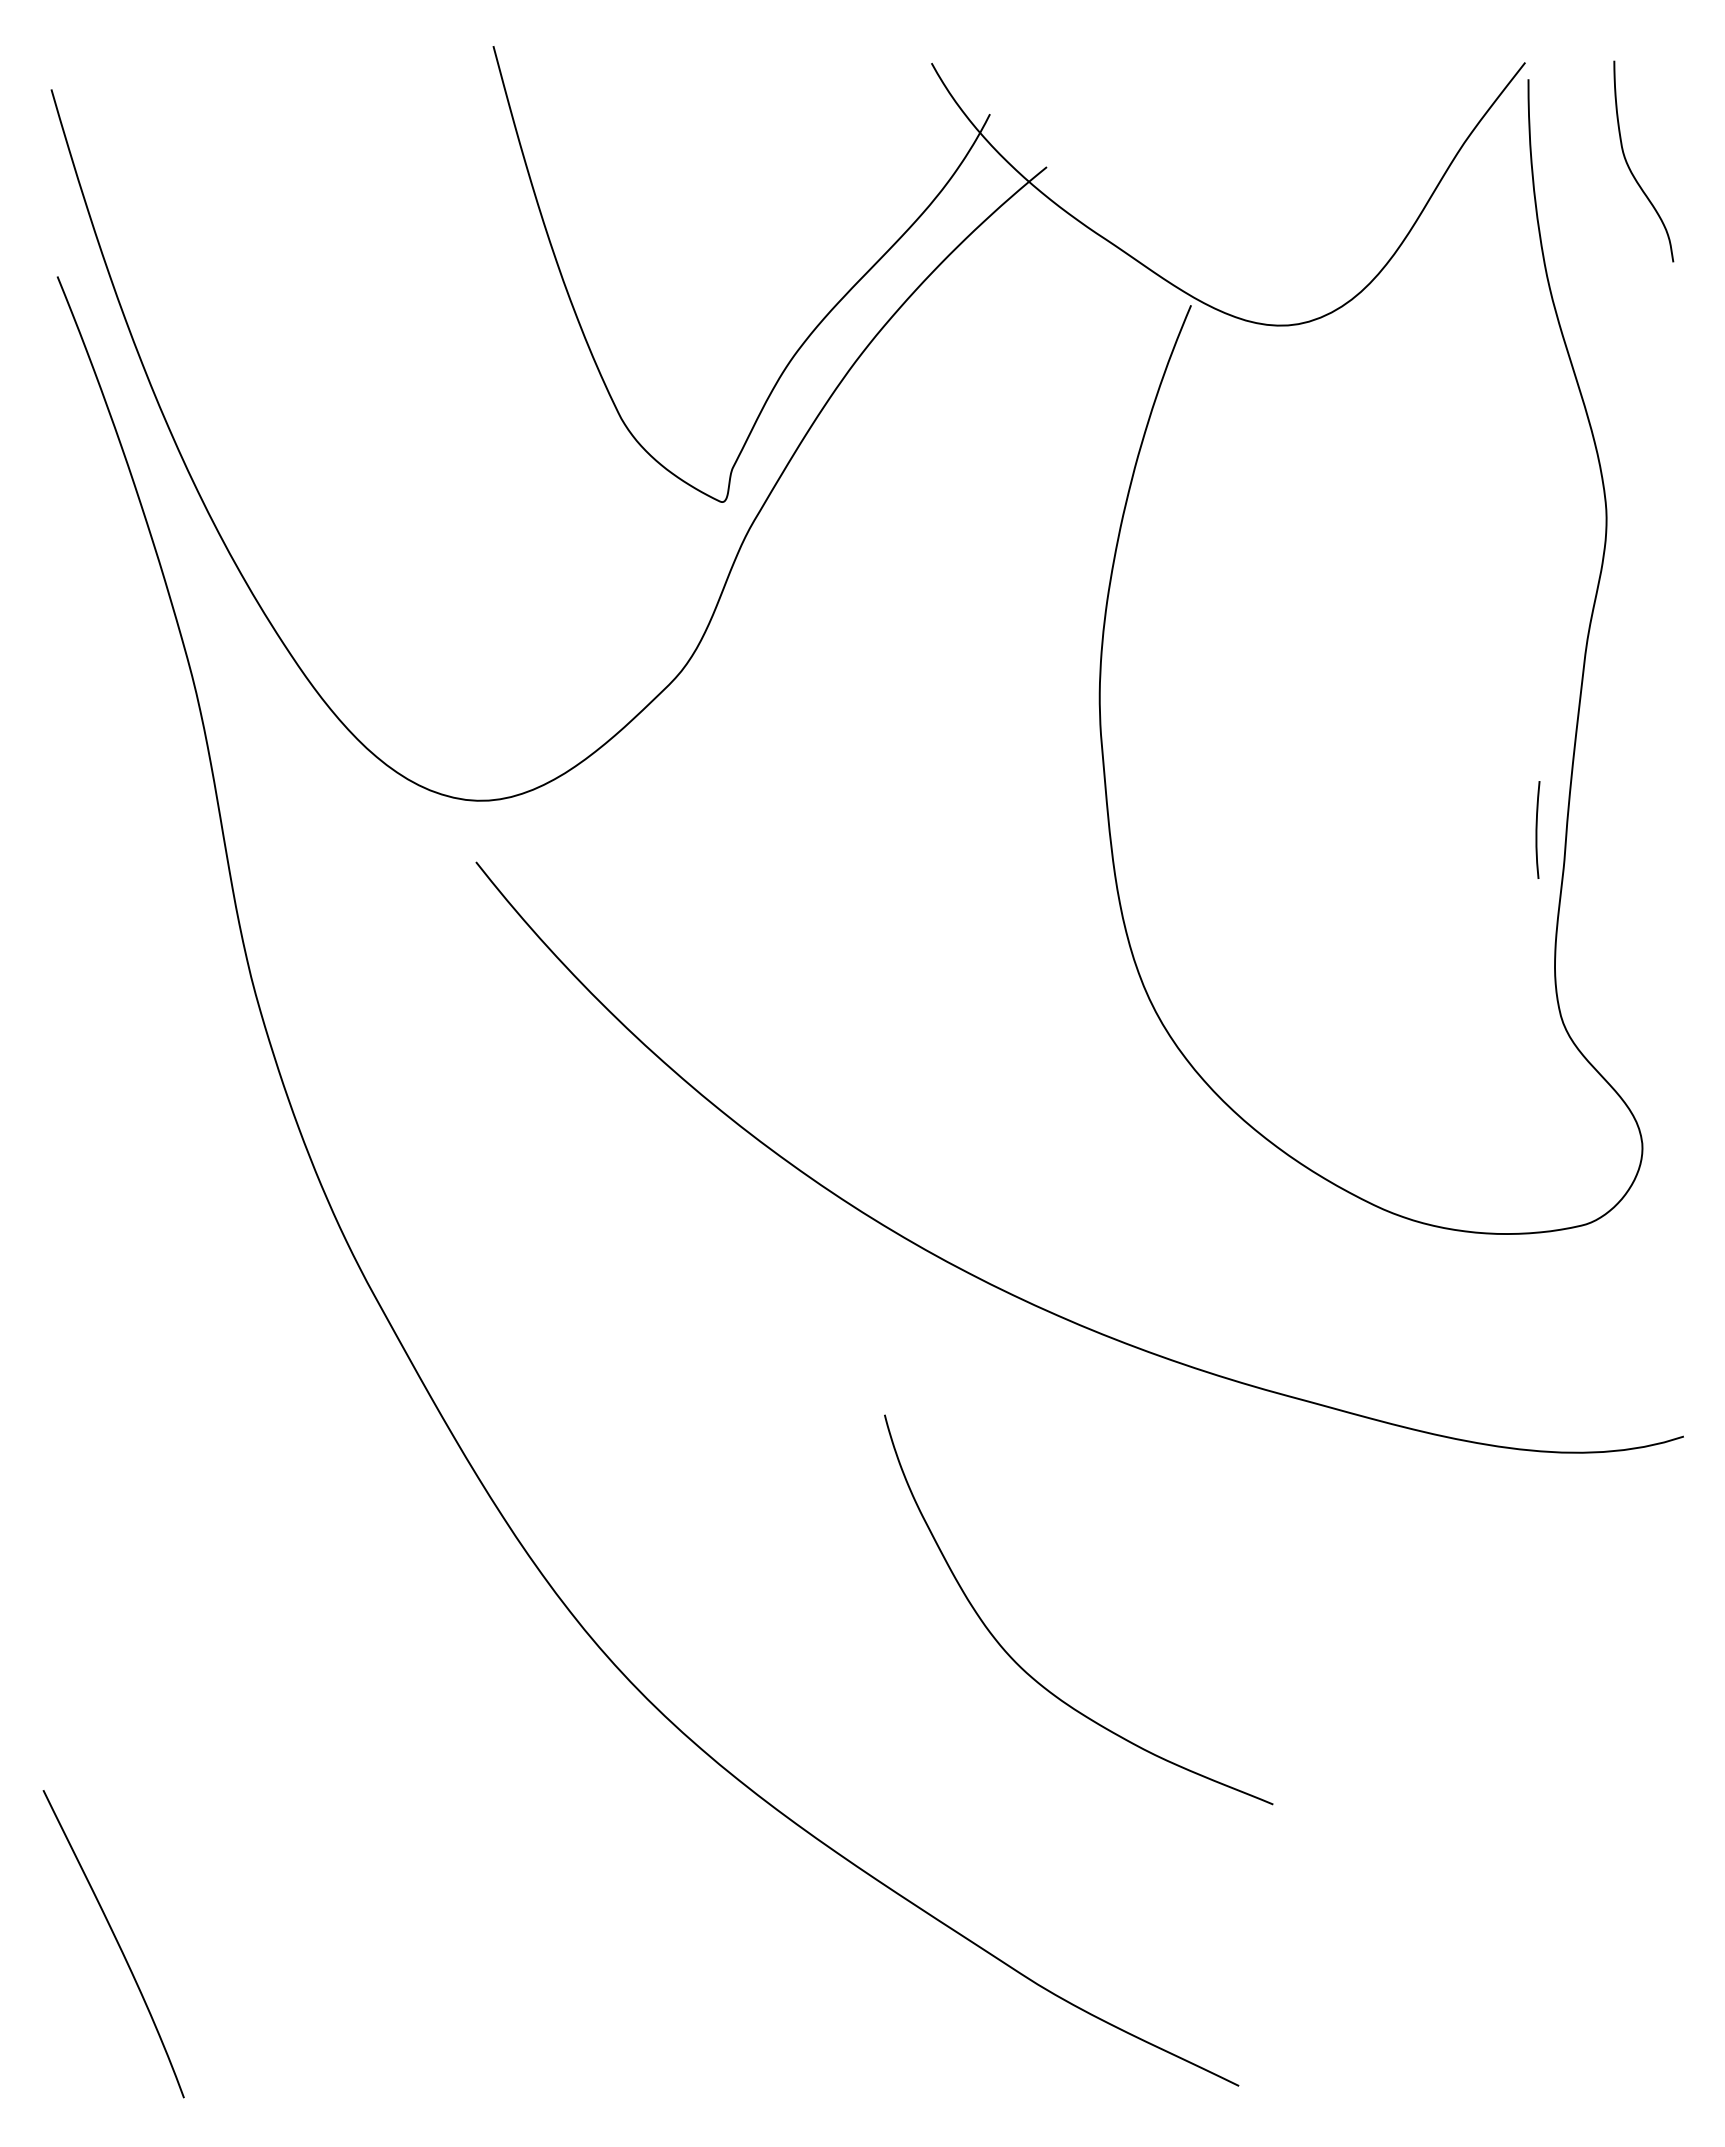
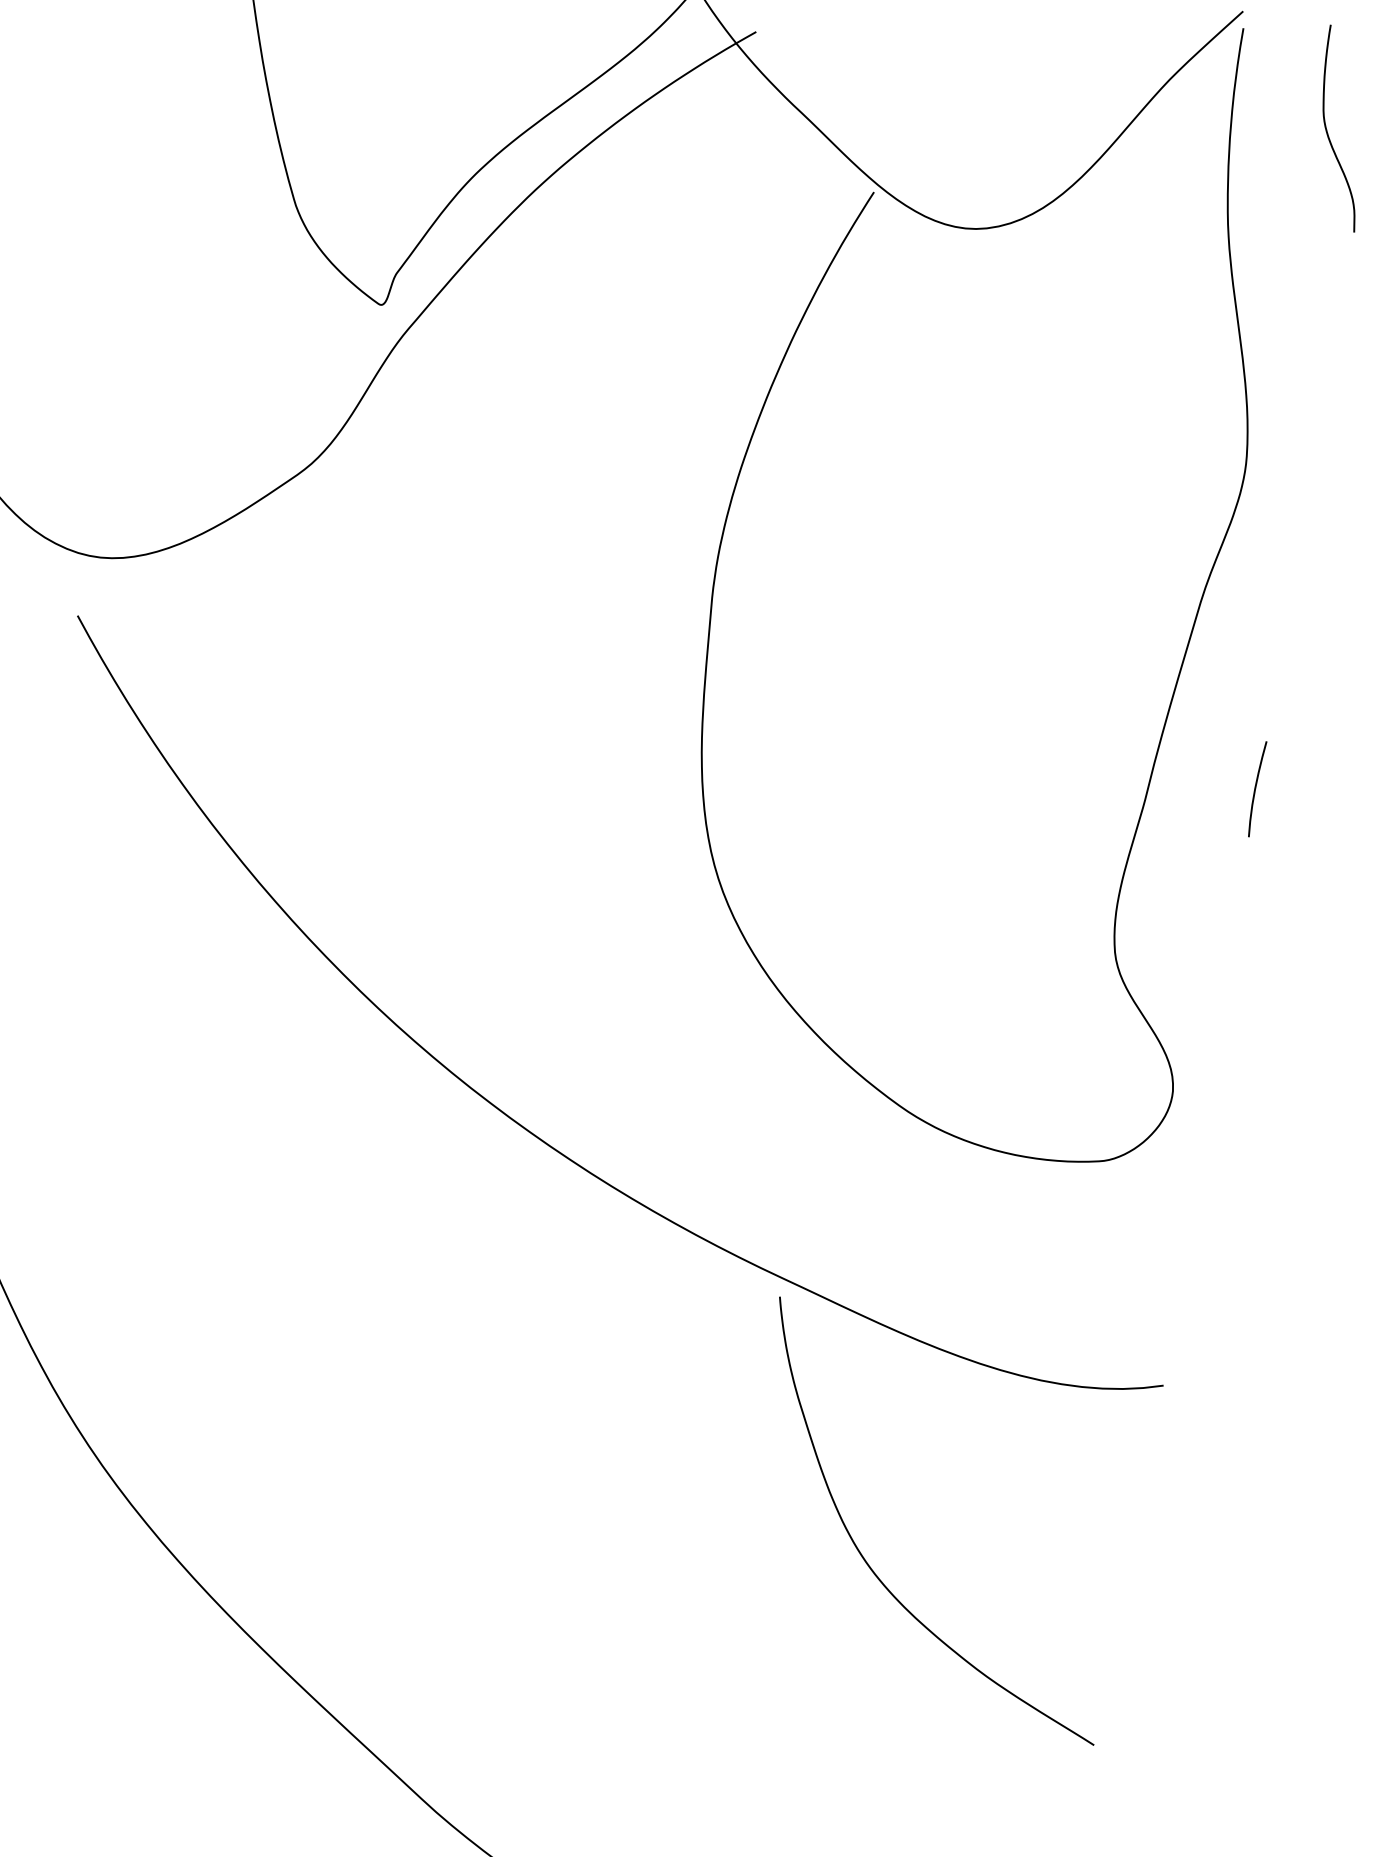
curve: (1537, 829) -> (1256, 788), moved
curve: (1021, 1666) -> (870, 1566), moved

